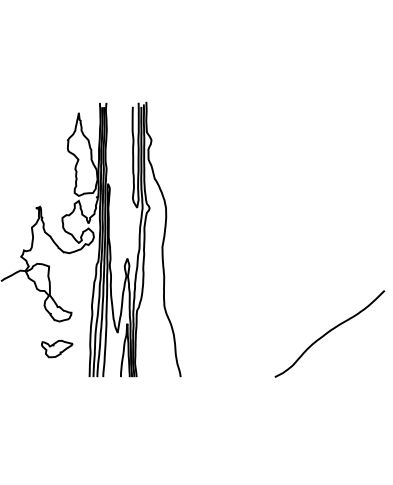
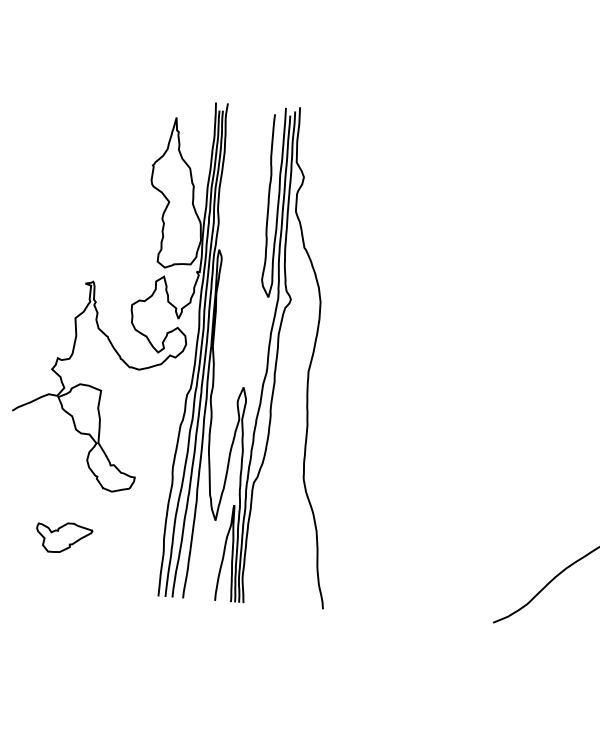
part: (57, 349) -> (64, 538), moved

